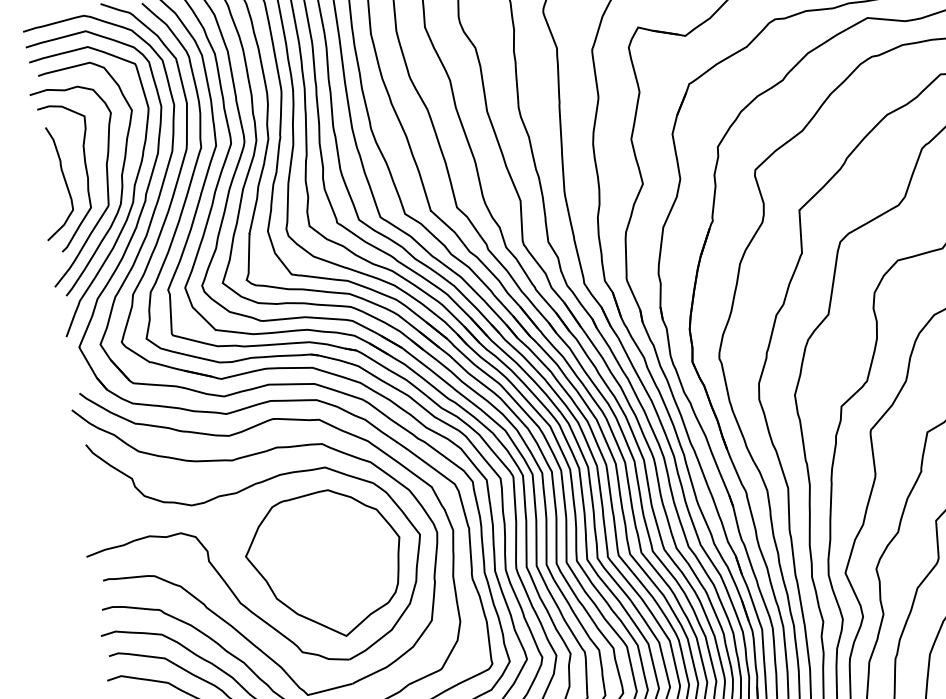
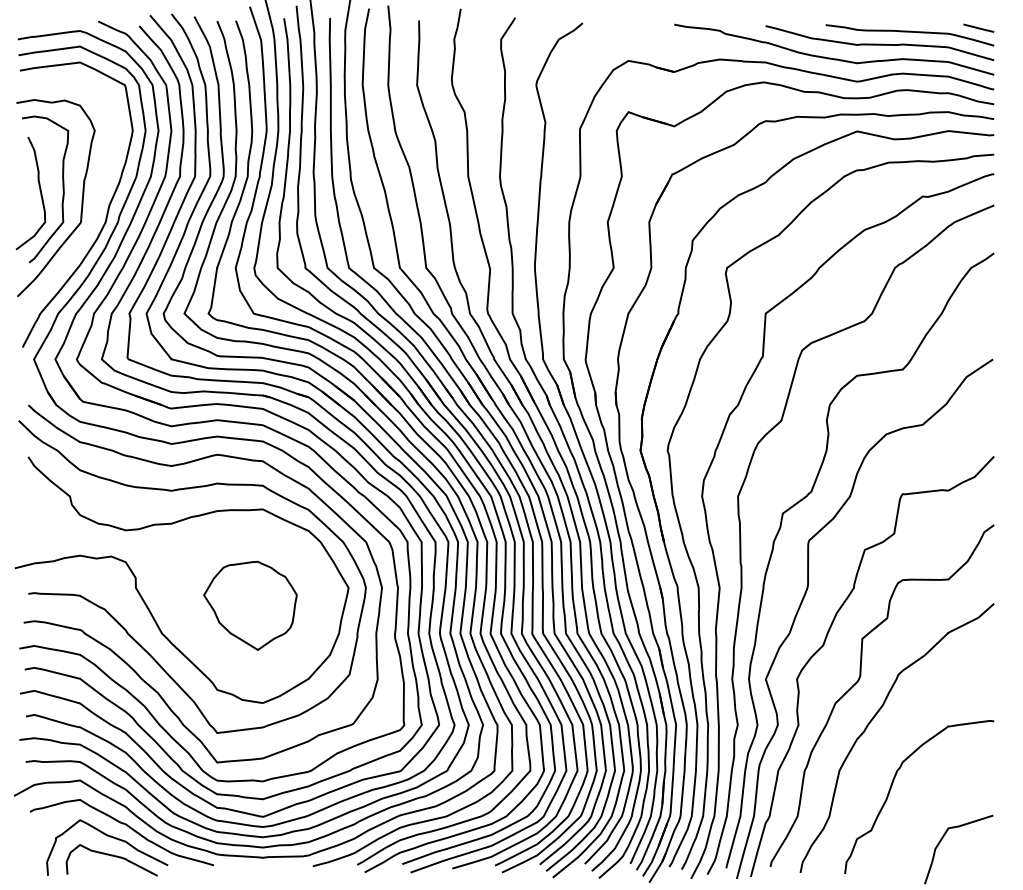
curve: (120, 176) -> (96, 195), removed
part: (324, 564) -> (250, 605), size x0.6

